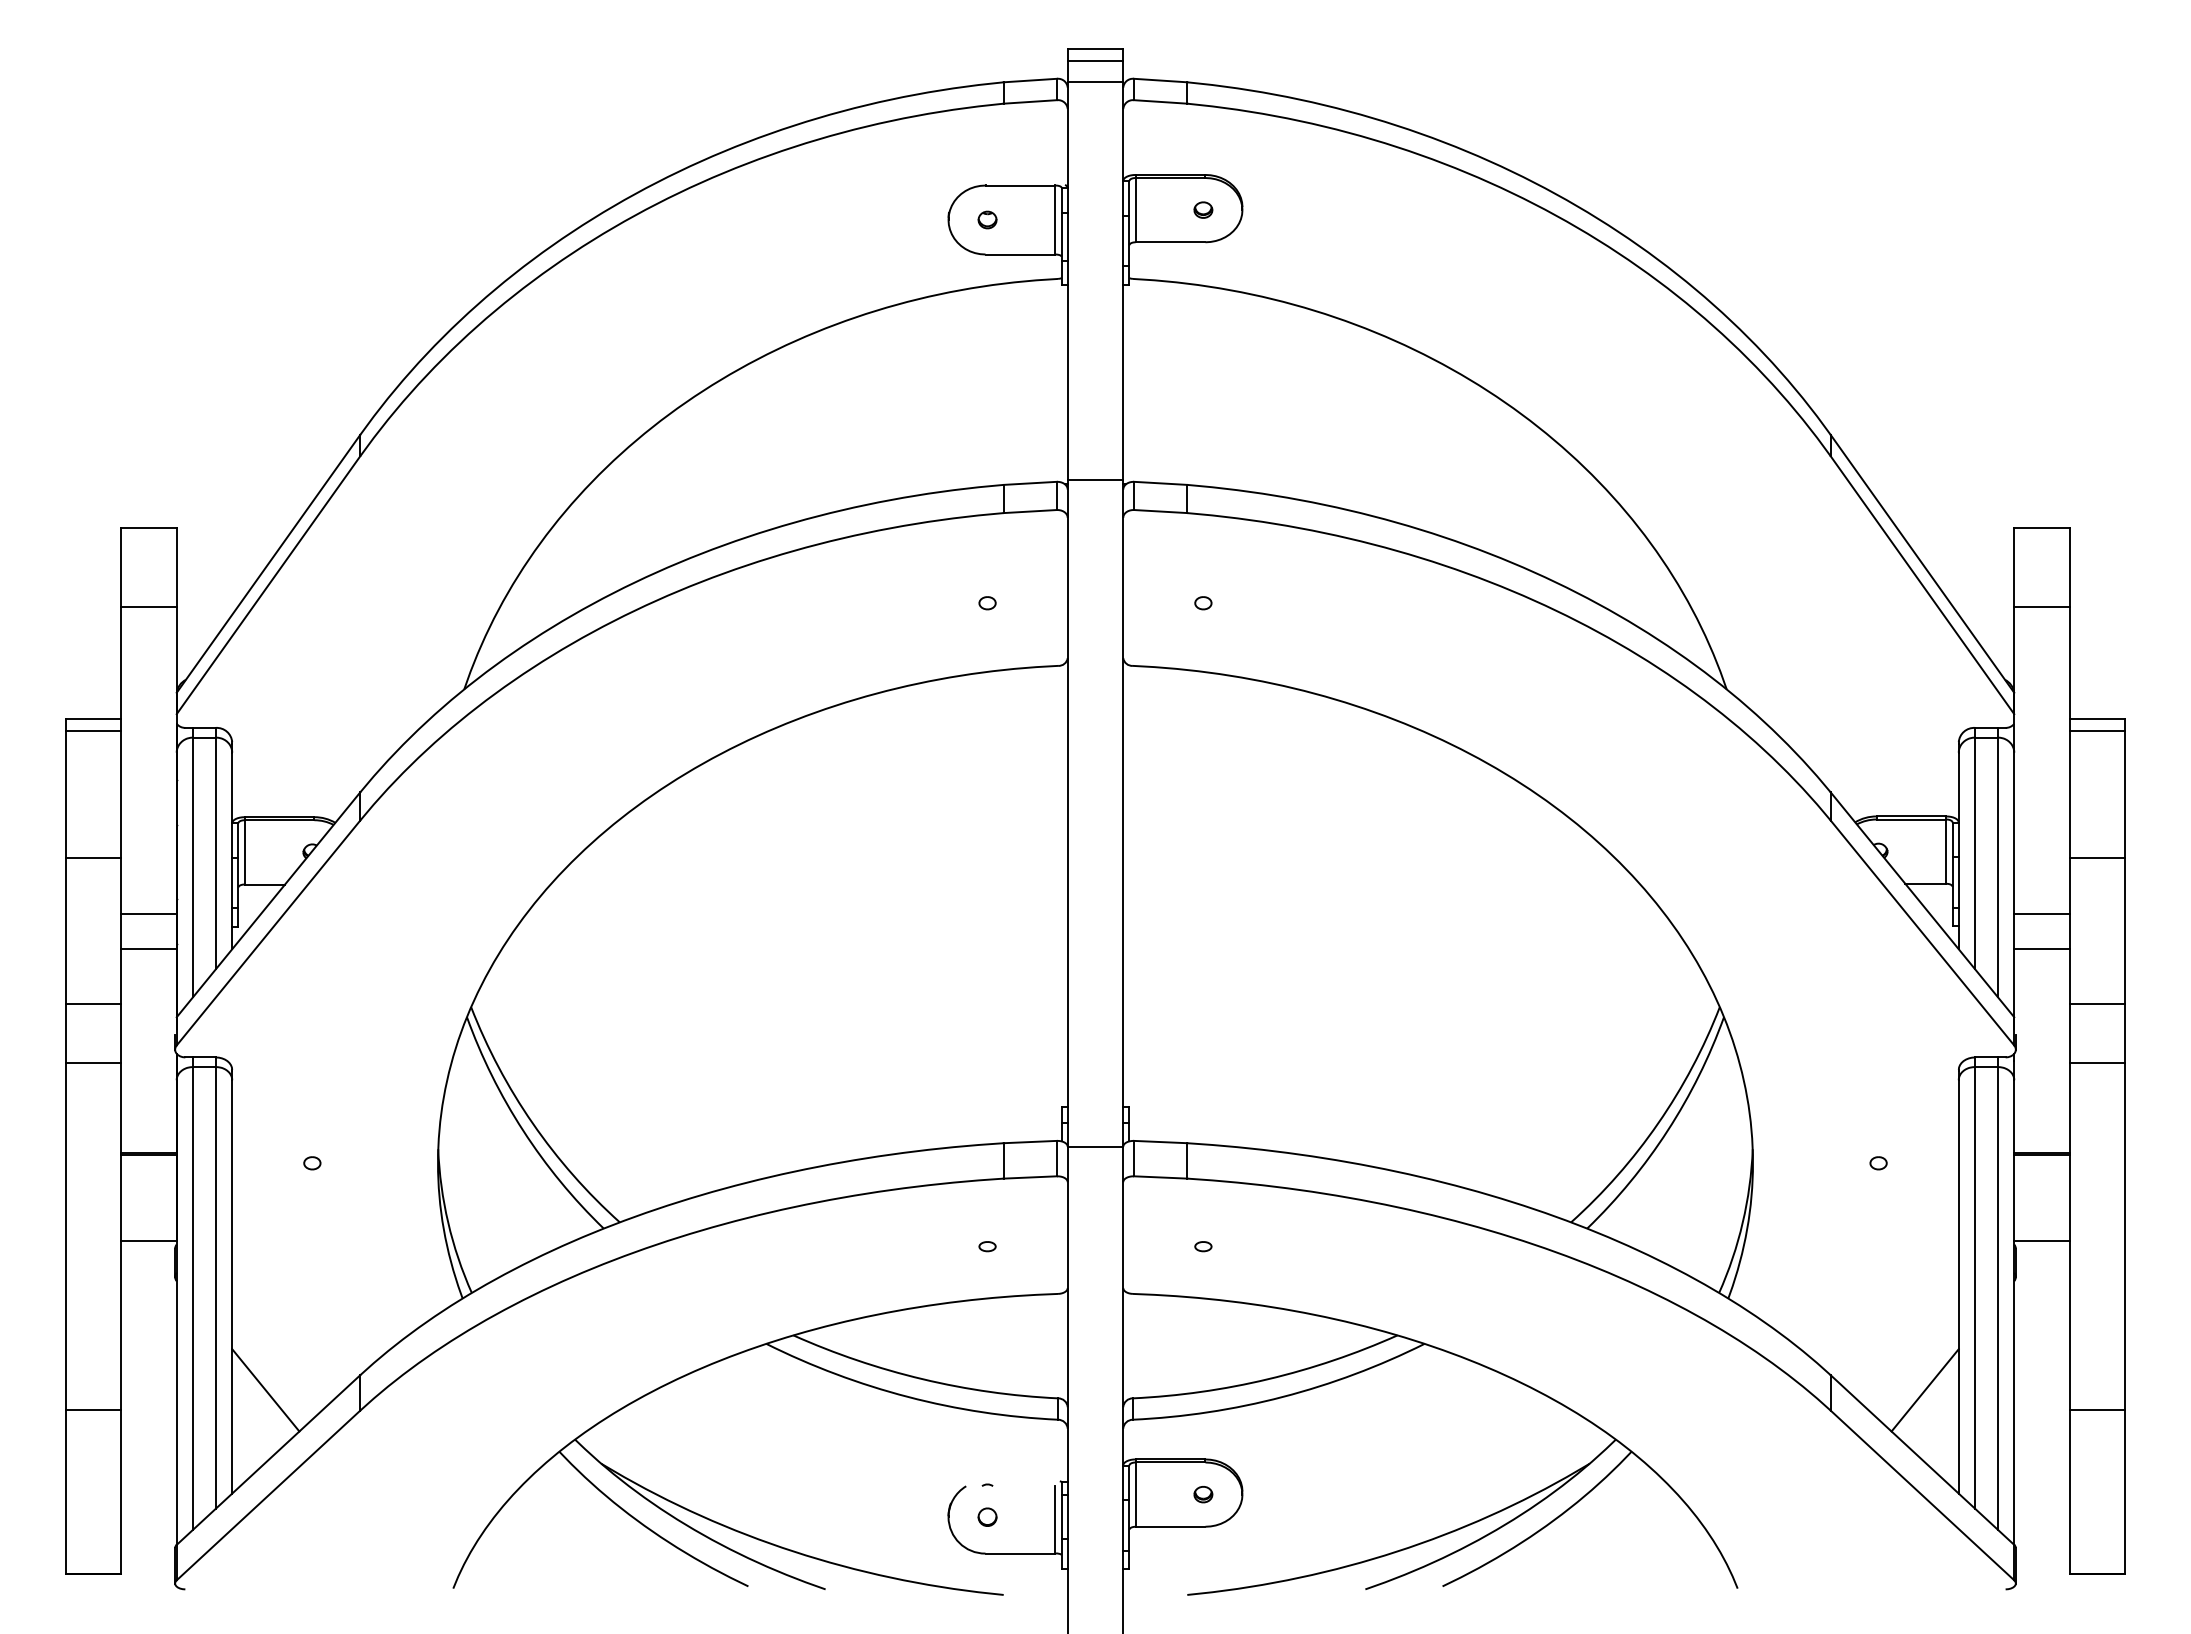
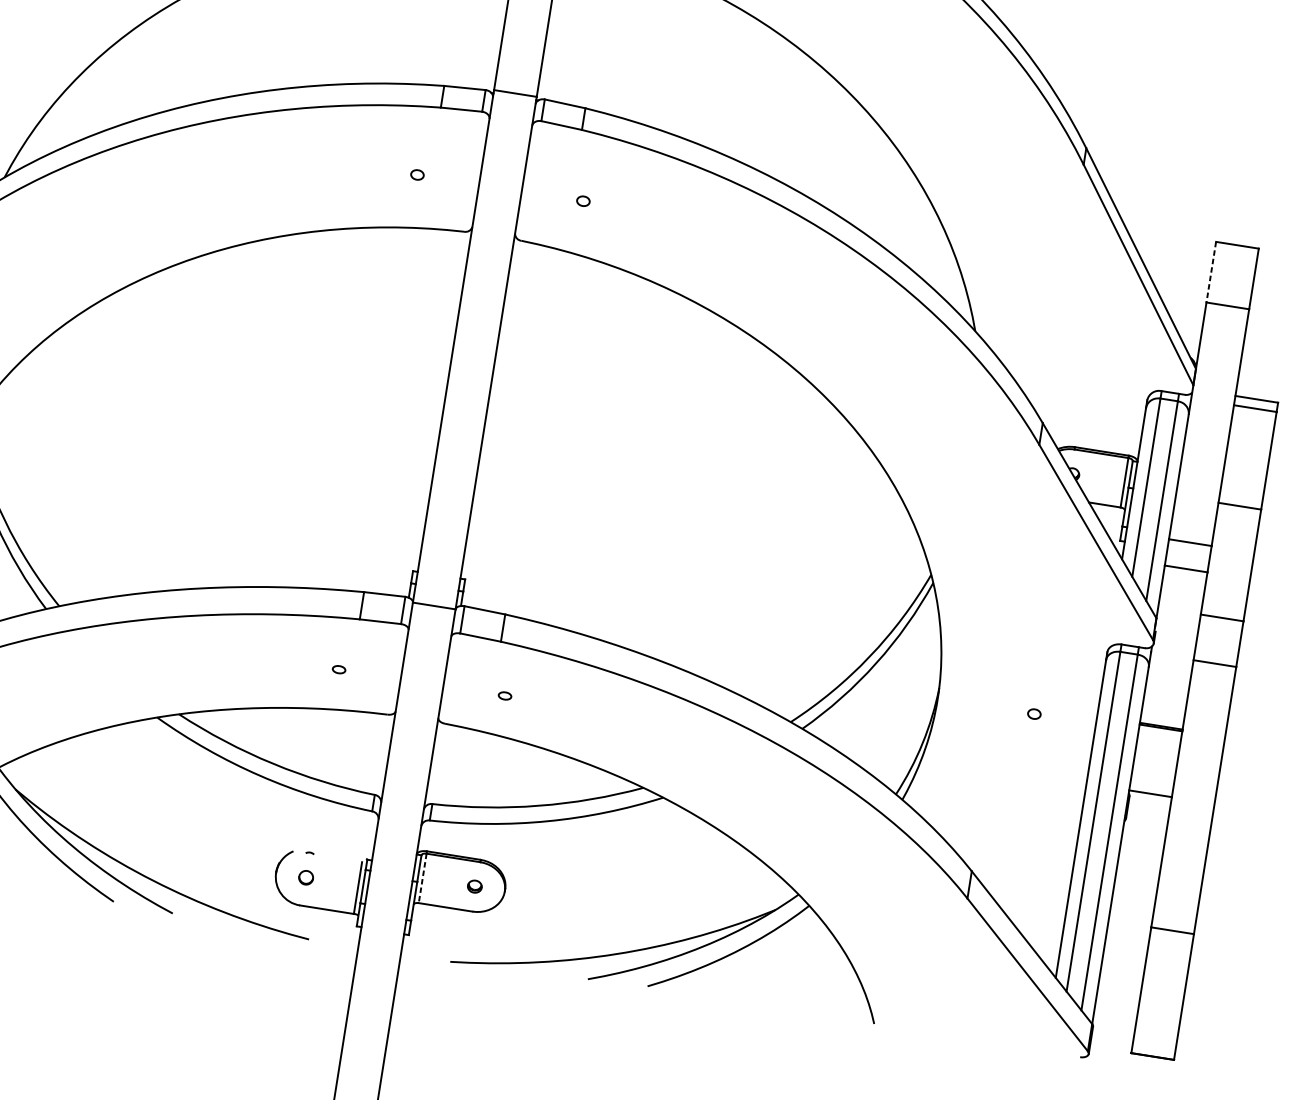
line: (2014, 567) -> (1211, 272), solid -> dashed
line: (1924, 1390) -> (1042, 894), removed
line: (1135, 1495) -> (422, 879), solid -> dashed

